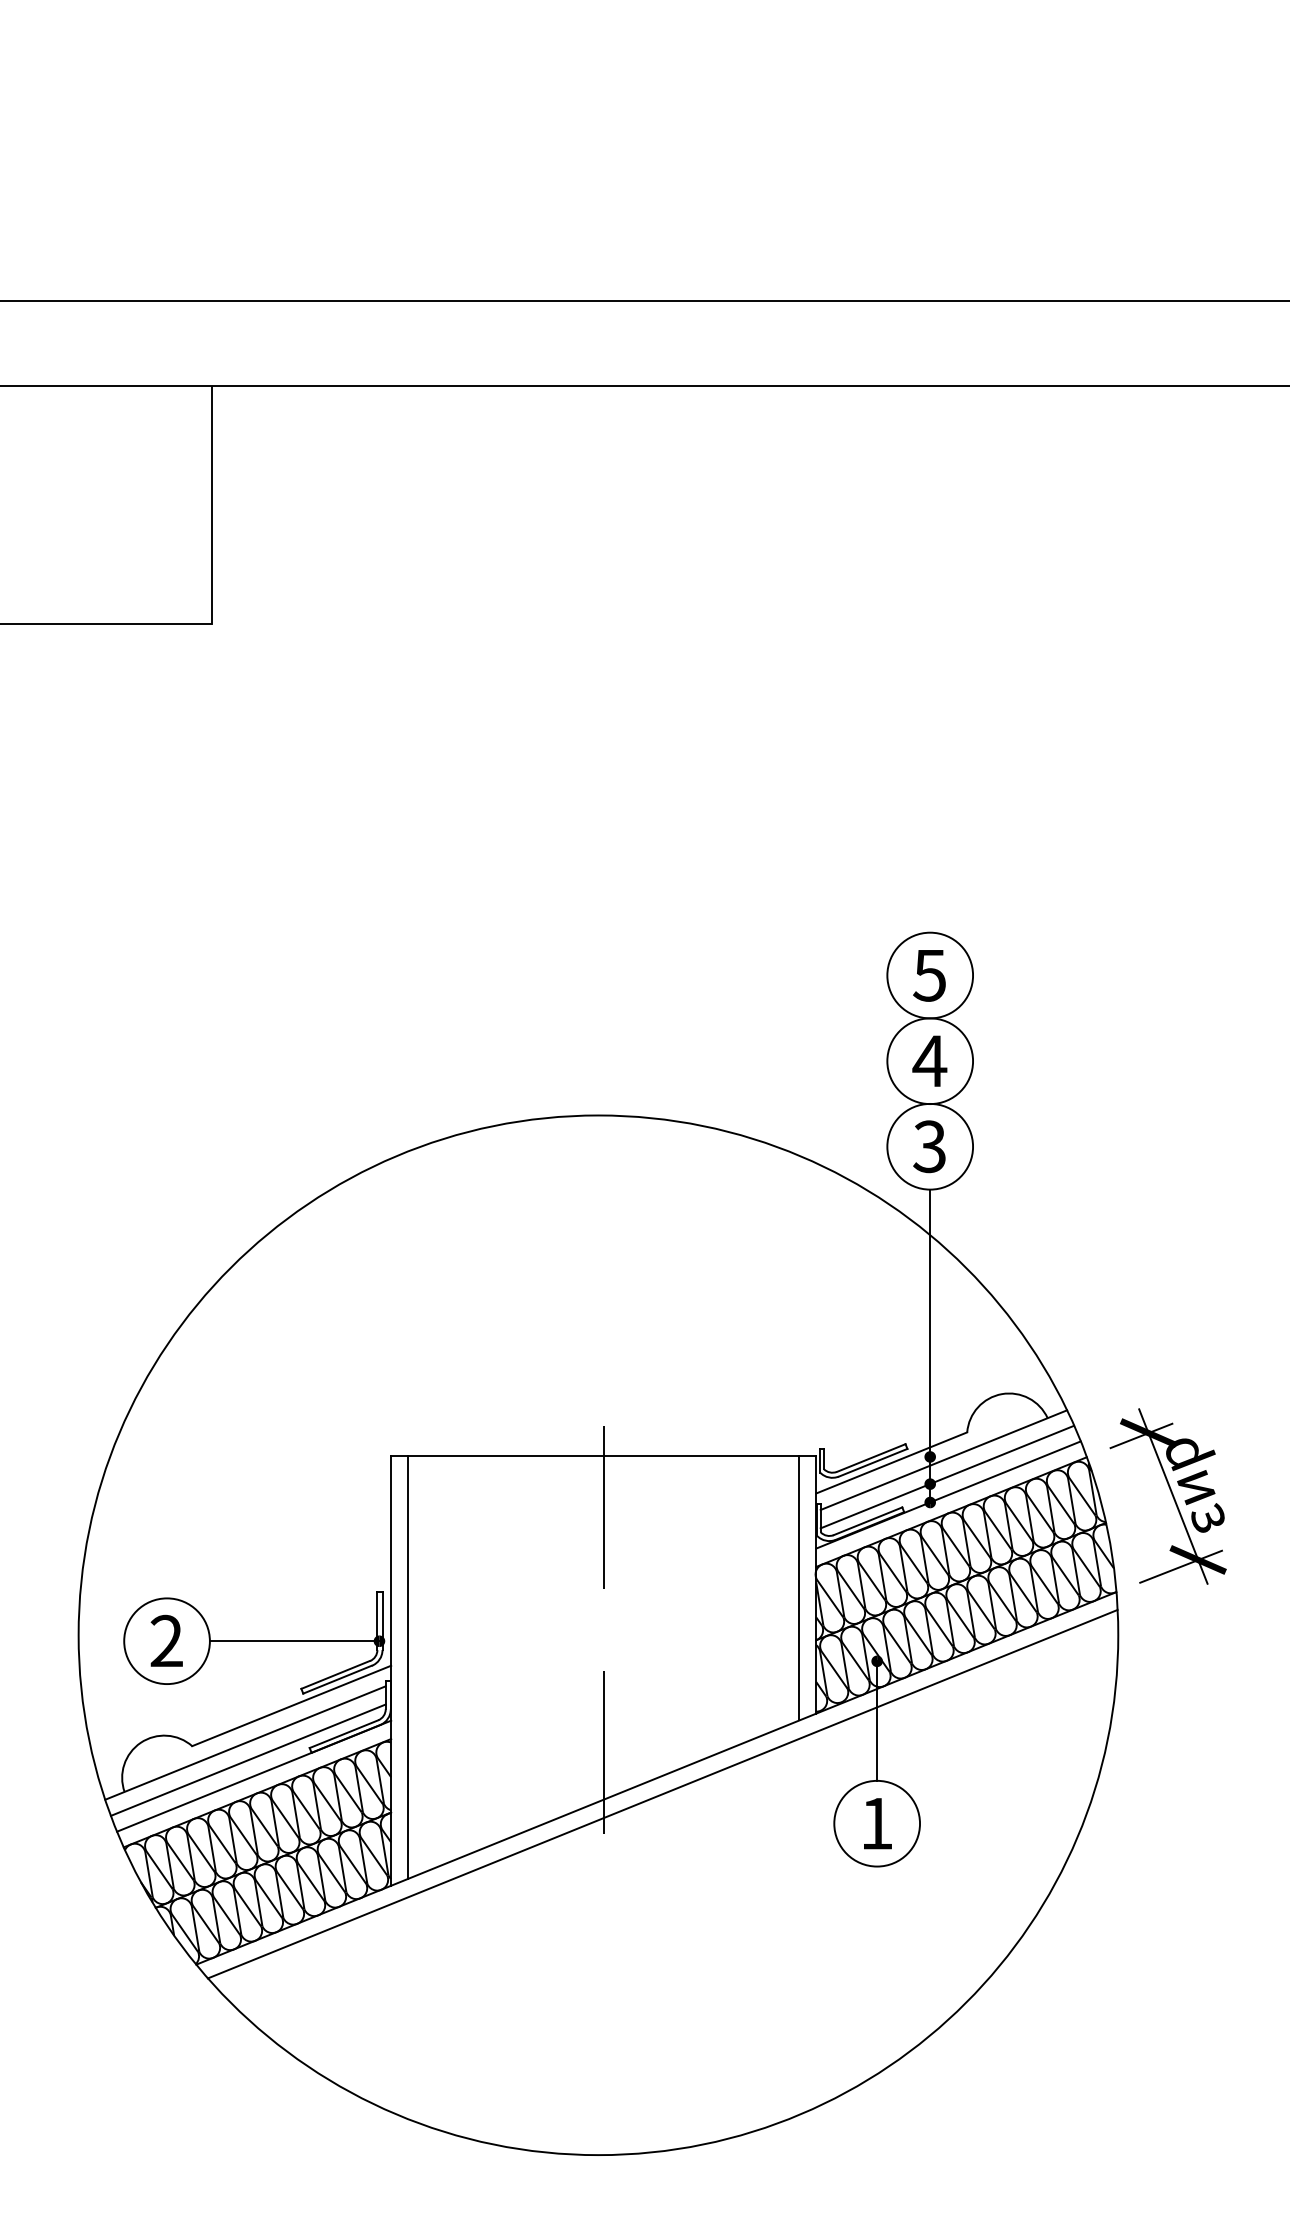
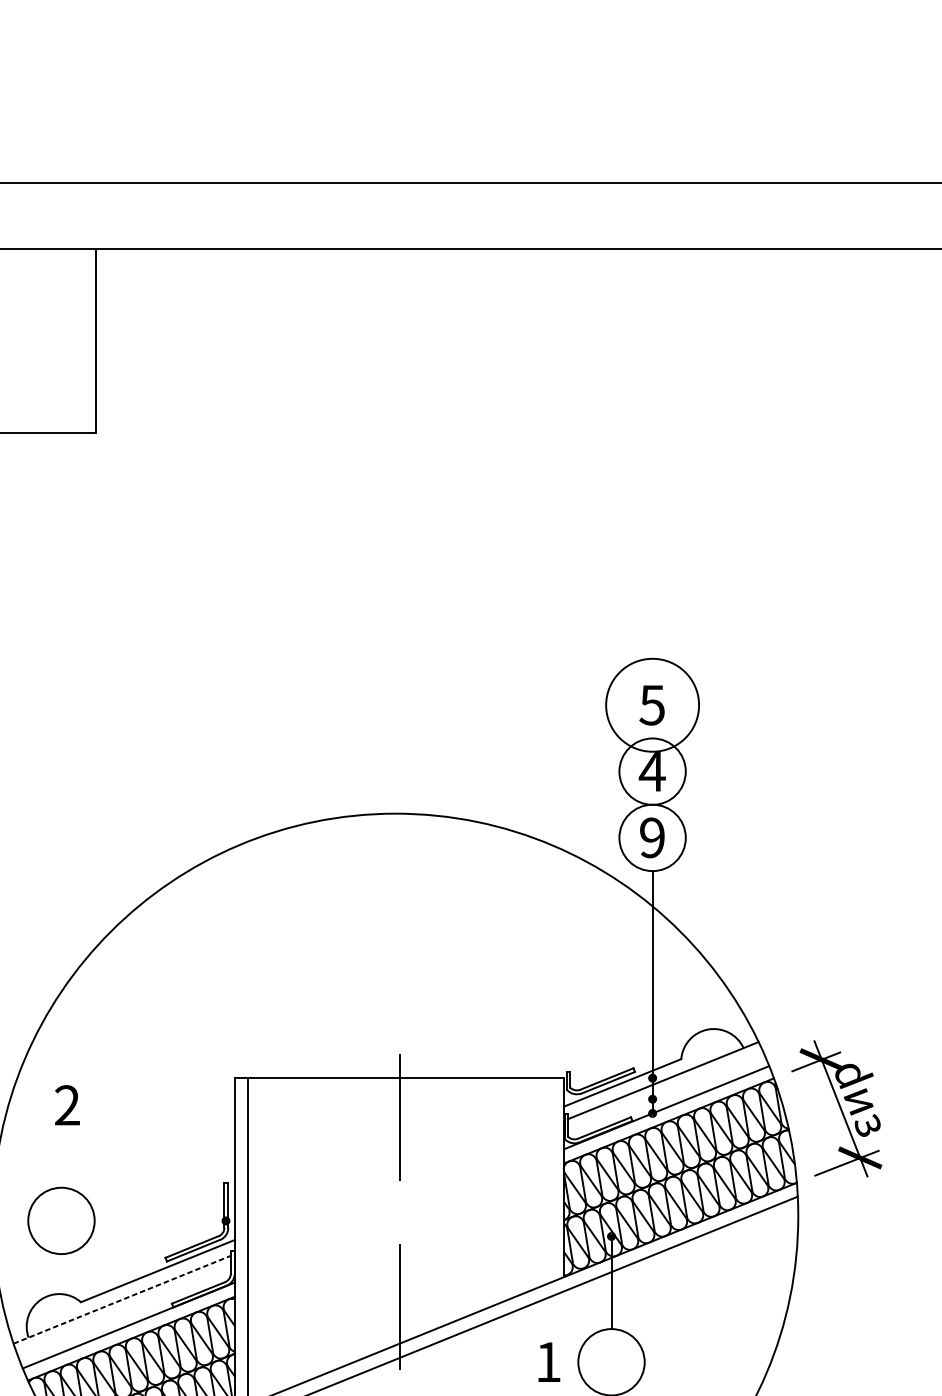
circle: (930, 975) -> (652, 705), size x1.4
text: (929, 1146) -> (652, 837), 3 -> 9
line: (947, 1476) -> (666, 1093), removed
line: (799, 1588) -> (551, 1180), removed
text: (166, 1640) -> (67, 1104), moved
line: (294, 1641) -> (160, 1221), removed
line: (246, 1742) -> (123, 1299), solid -> dashed
line: (247, 1759) -> (123, 1312), removed
text: (877, 1823) -> (549, 1362), moved

